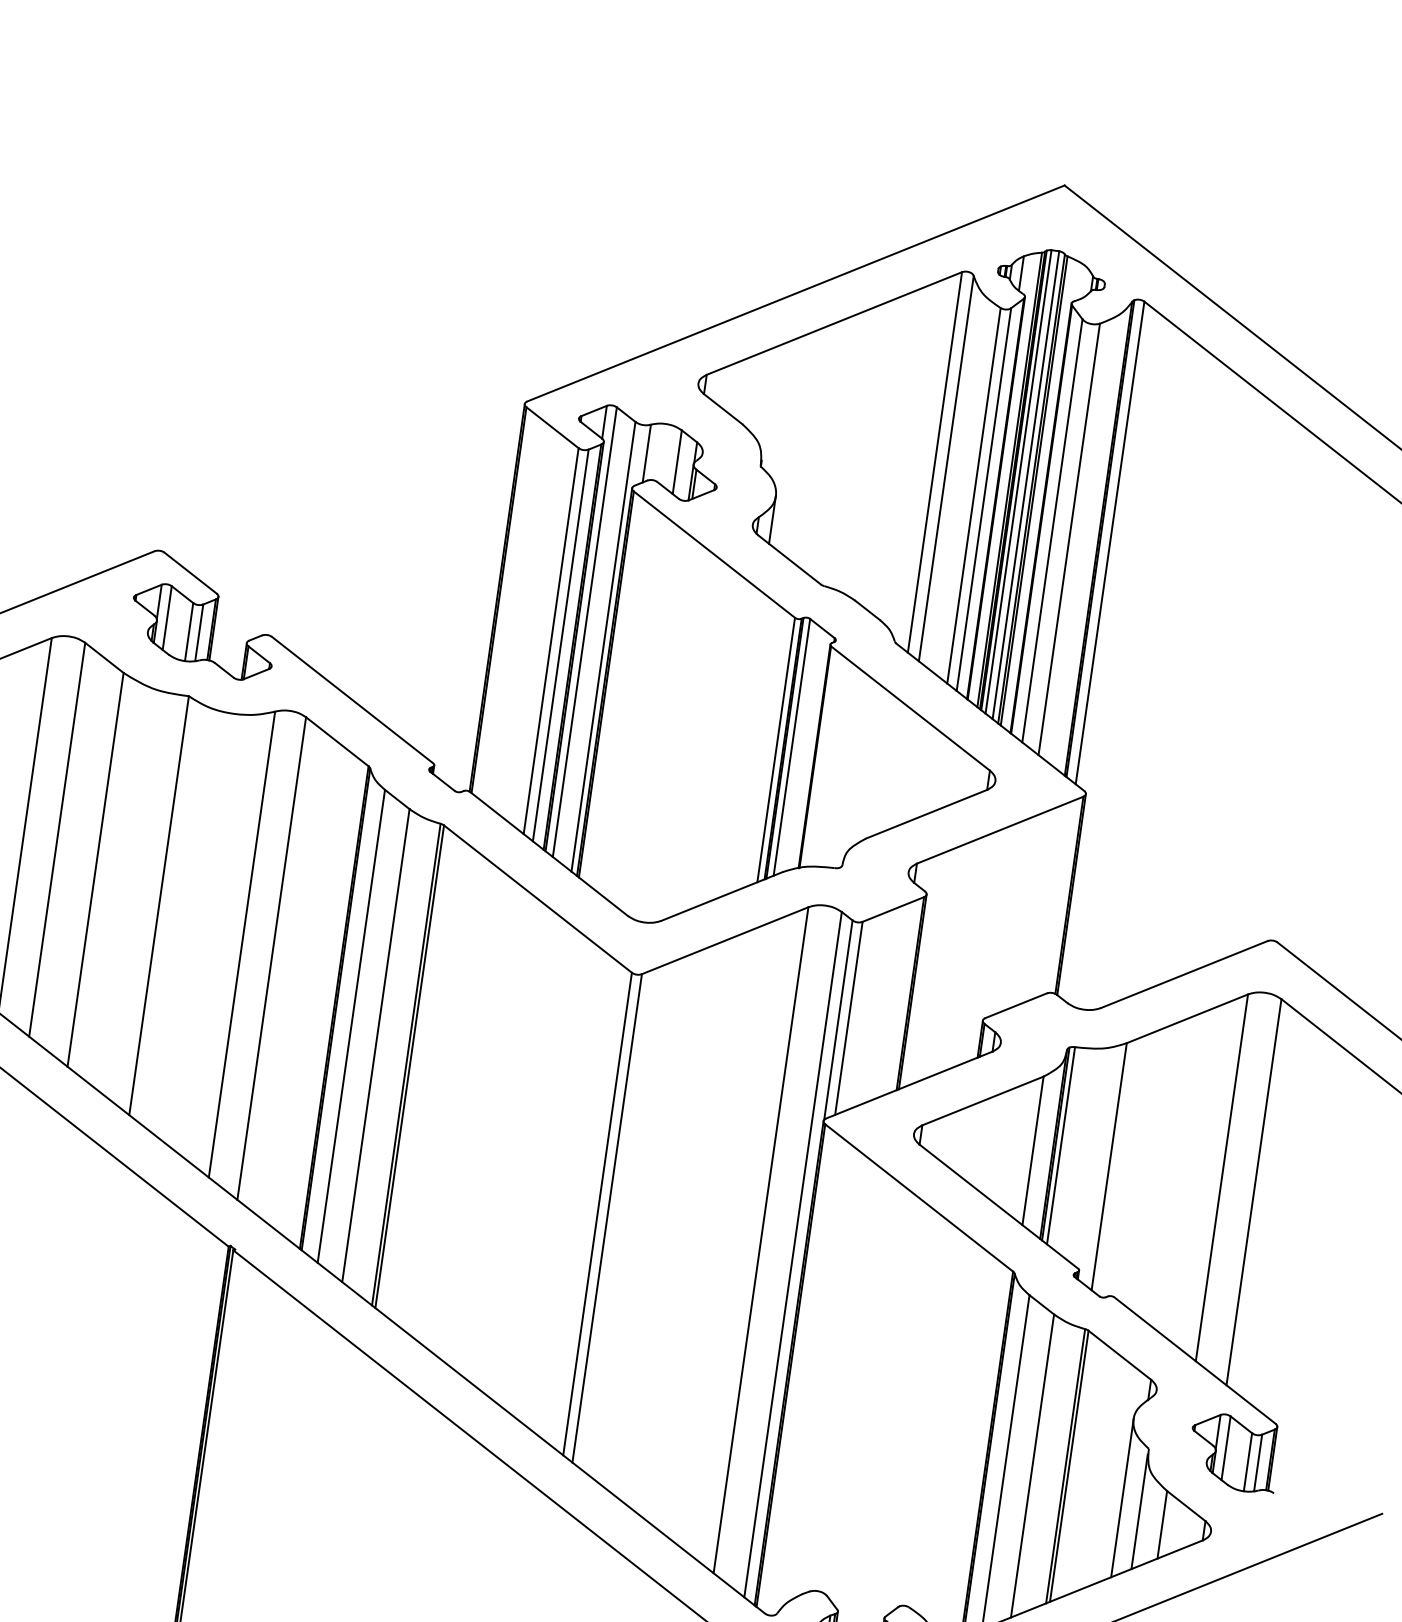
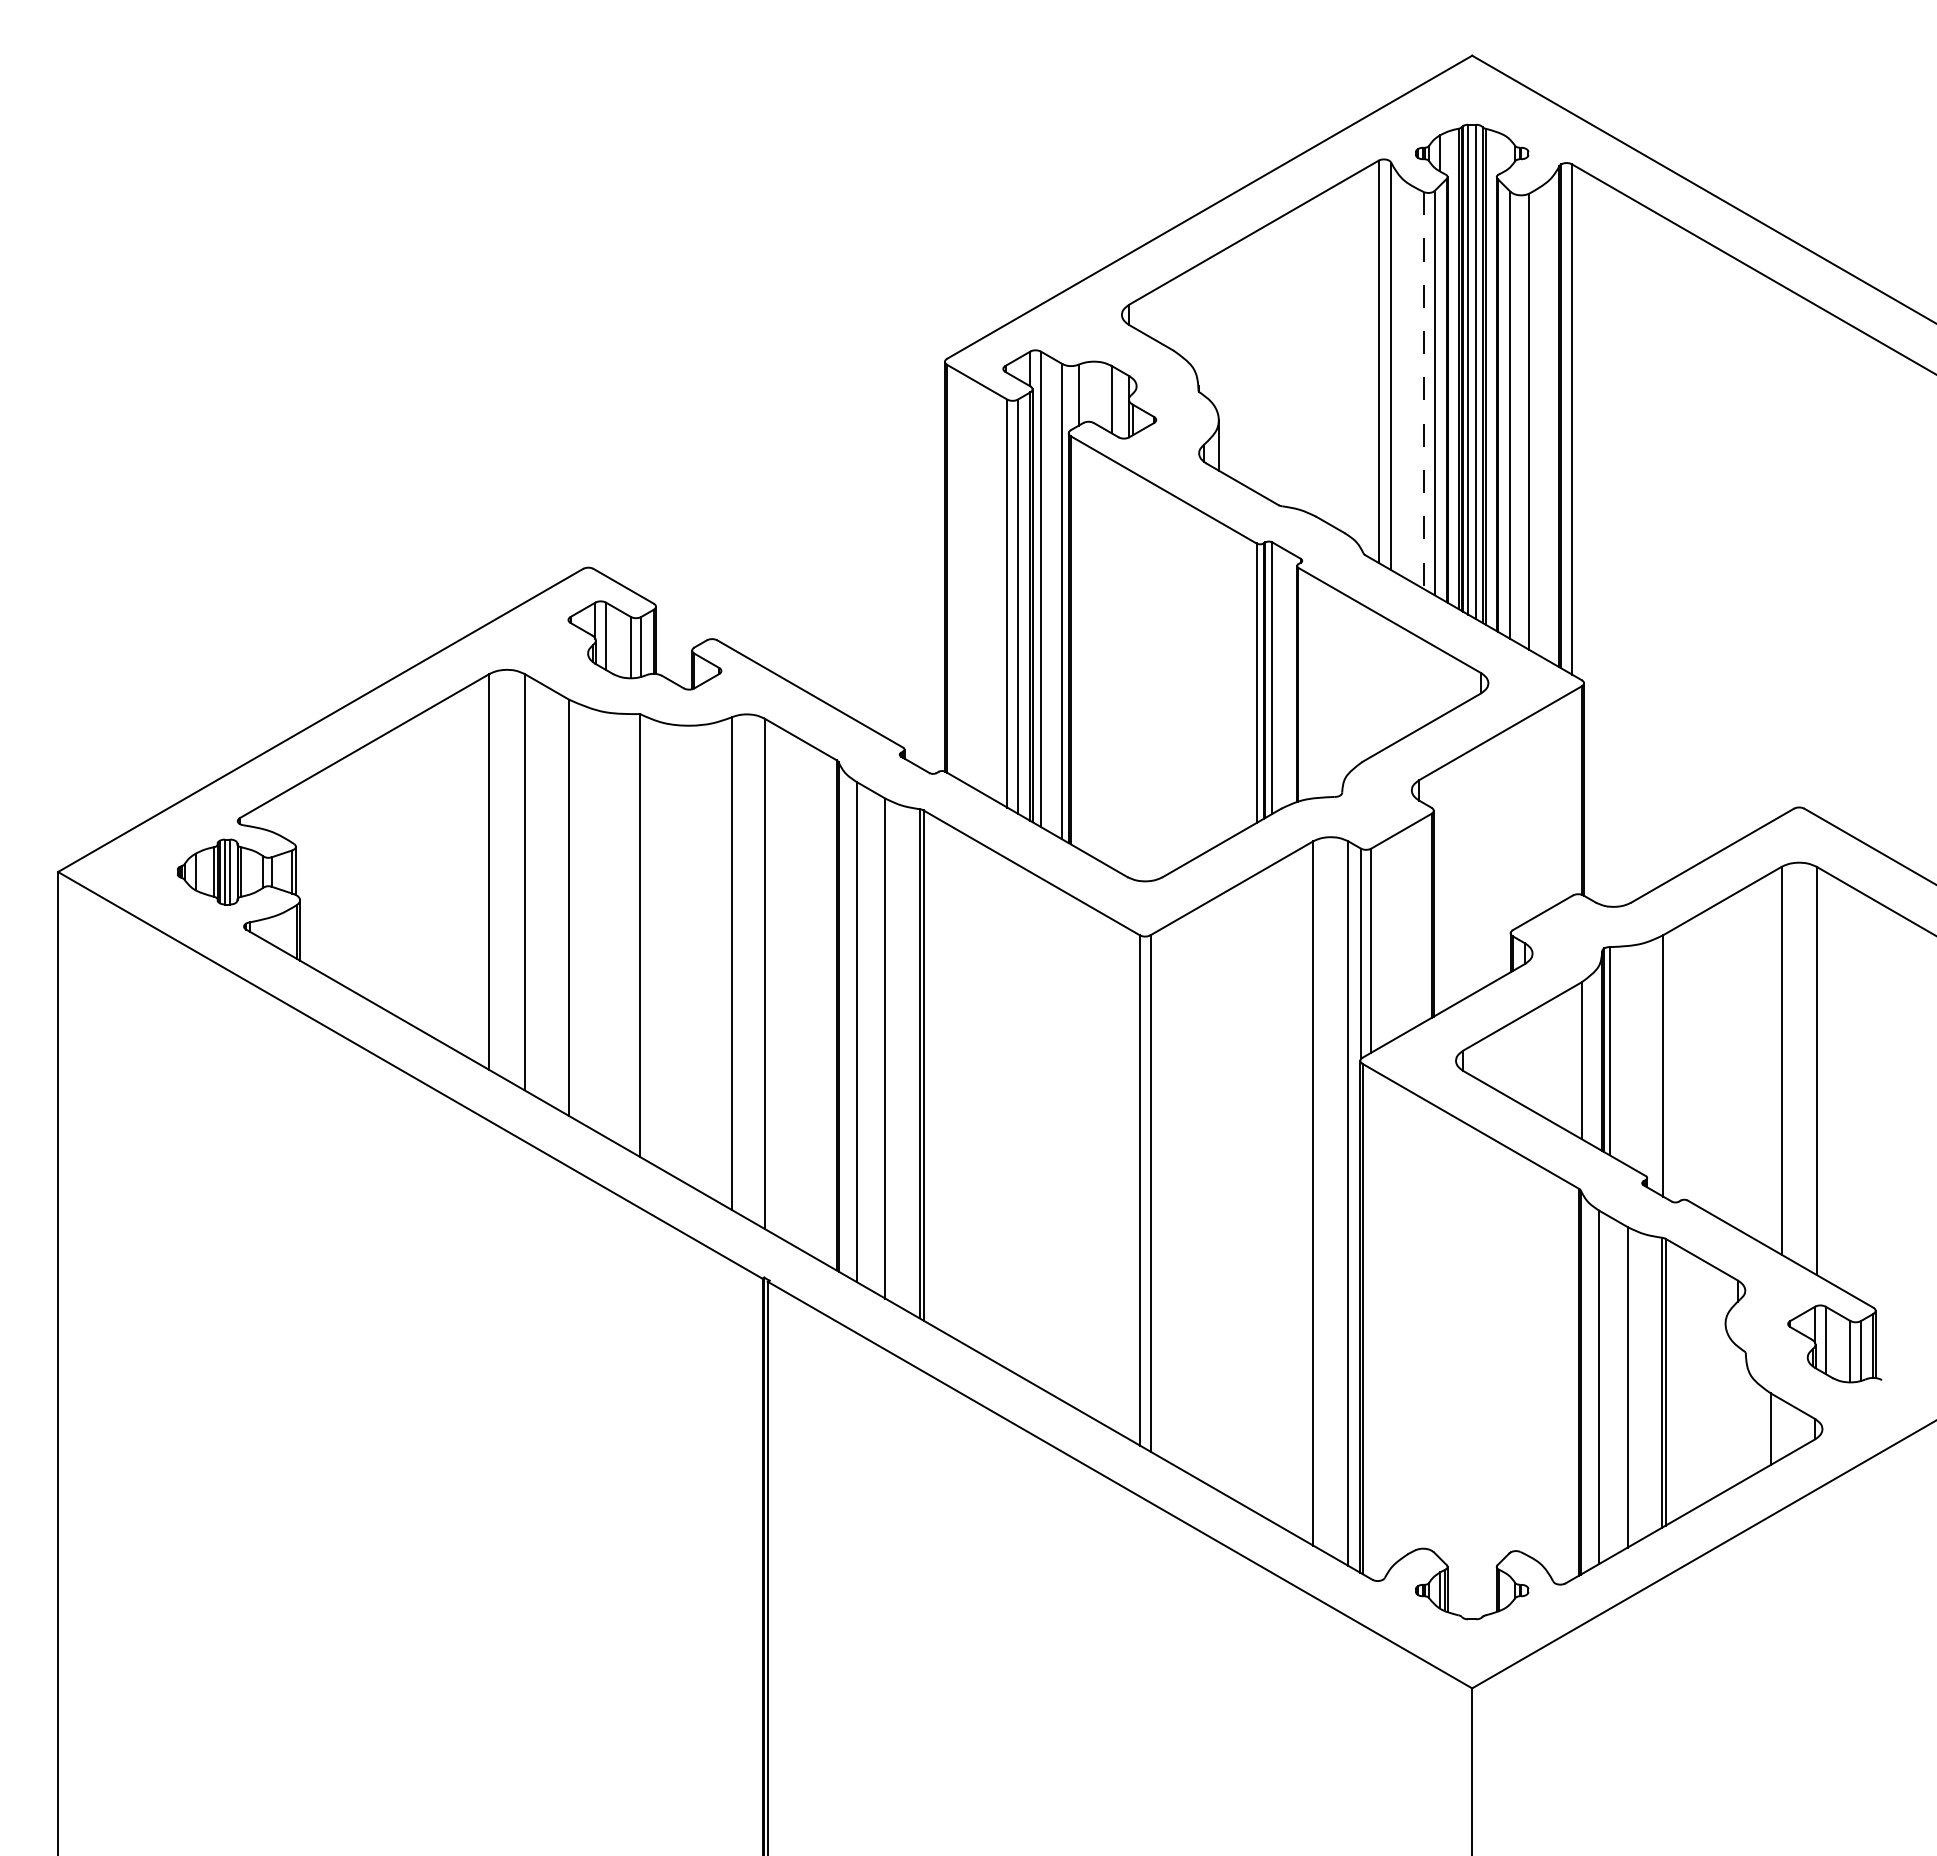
line: (974, 496) -> (1424, 391), solid -> dashed
line: (1122, 1498) -> (1725, 1407), removed
line: (1139, 1511) -> (1745, 1418), removed

